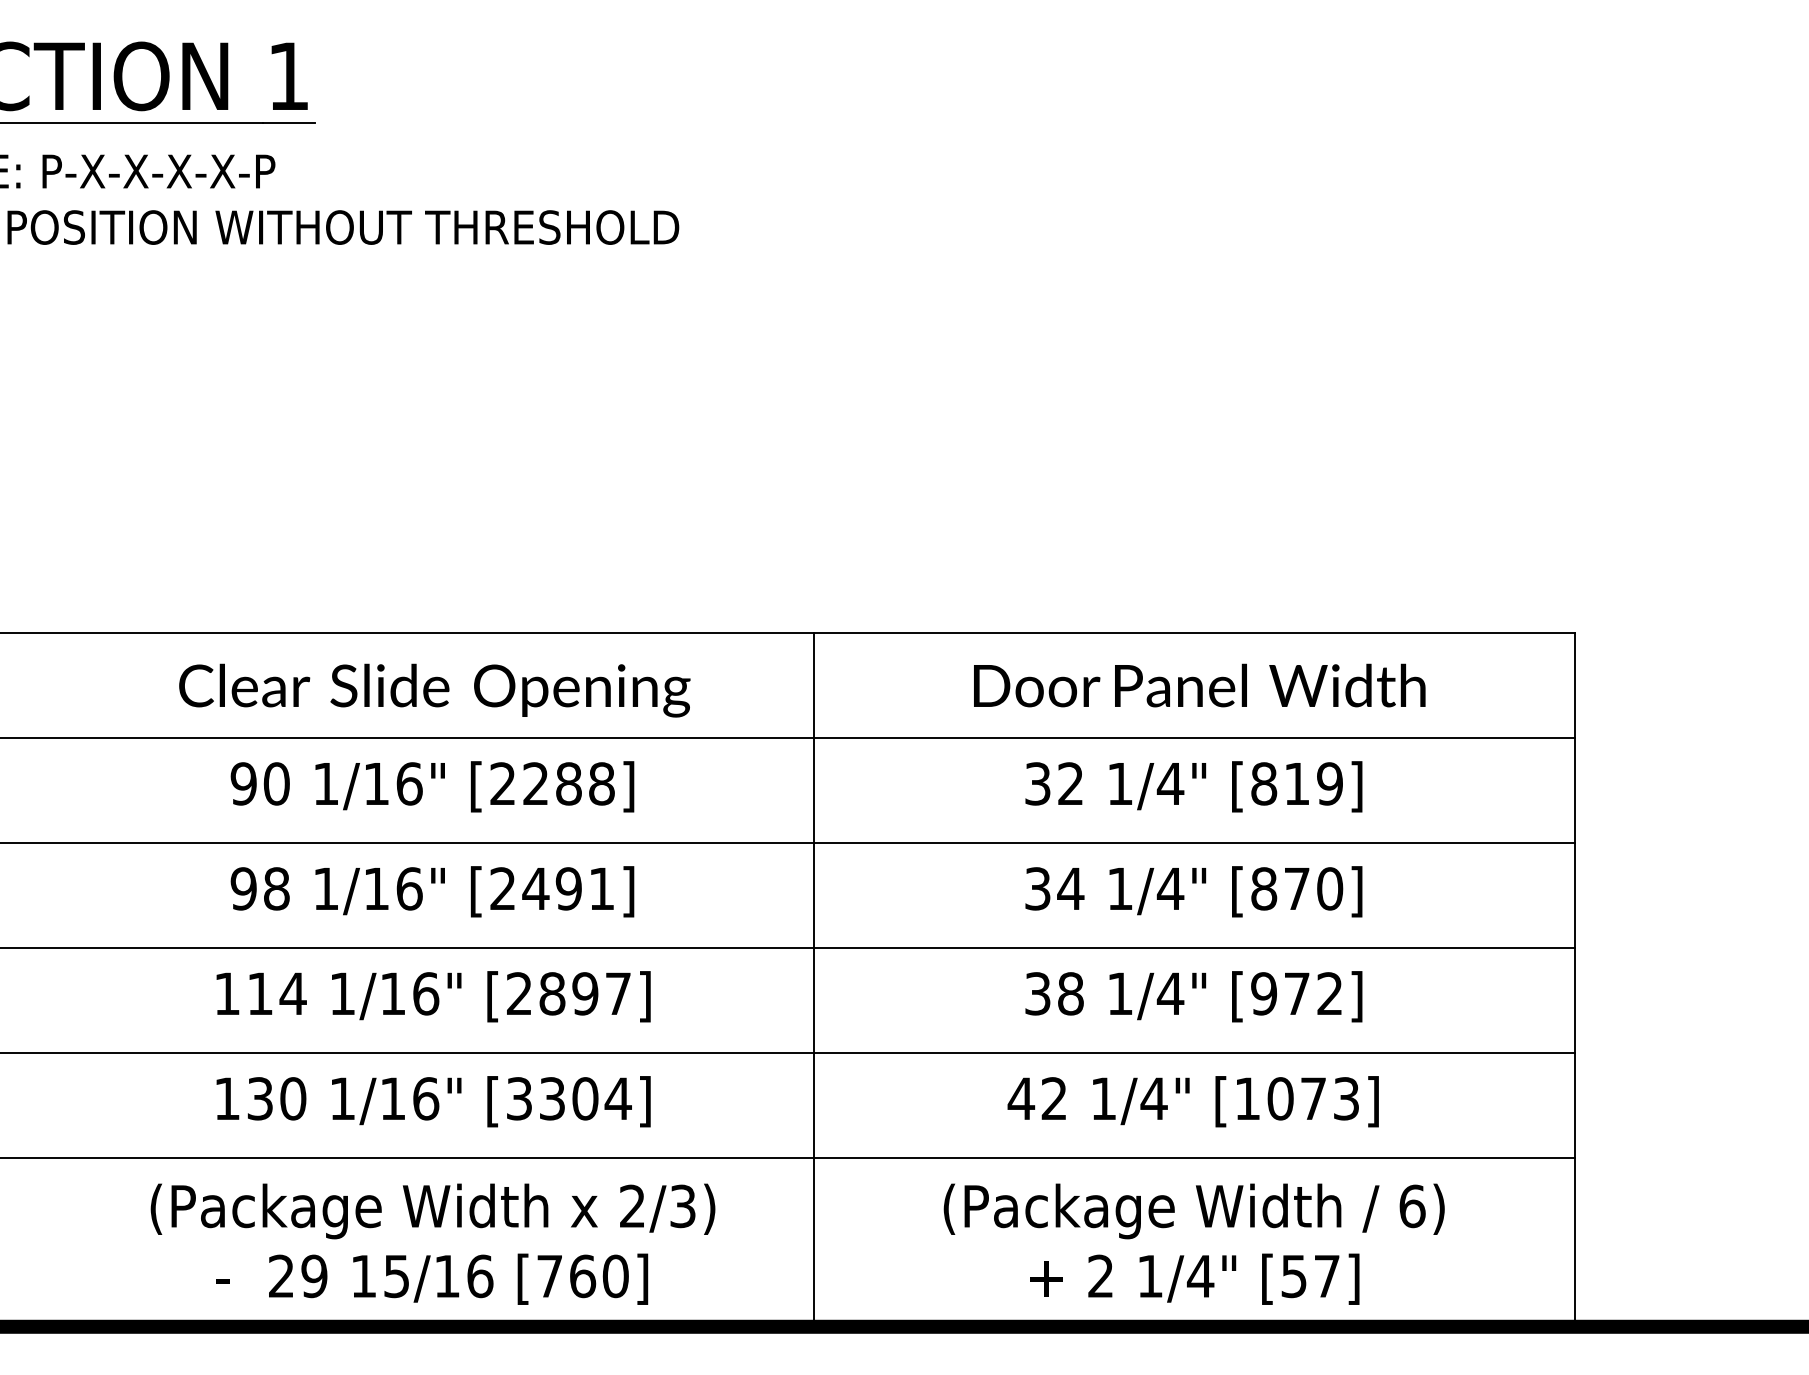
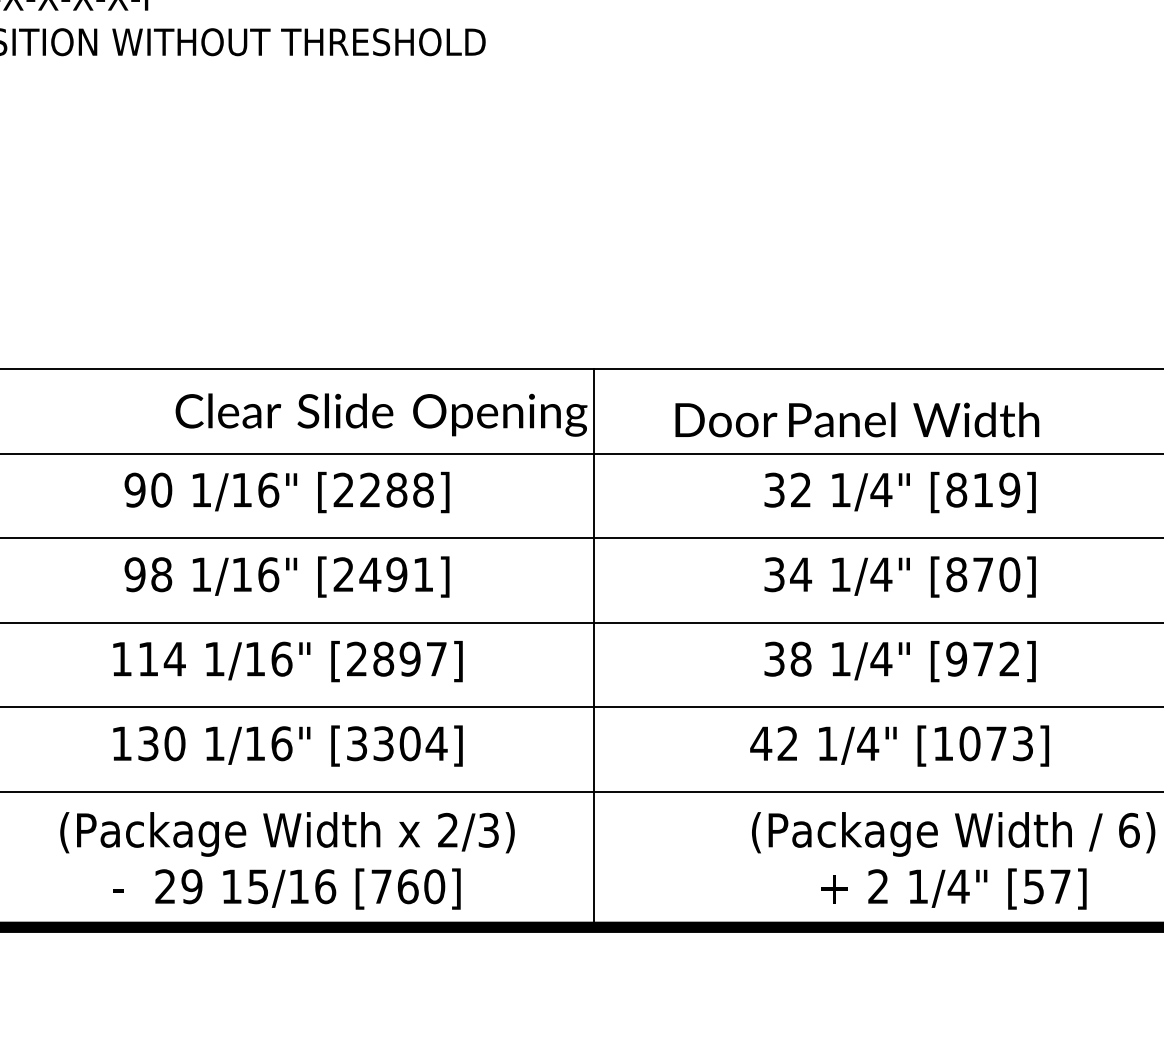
text: (1199, 685) -> (857, 419), moved
text: (434, 690) -> (381, 414), moved
text: (1193, 1243) -> (952, 860), moved

